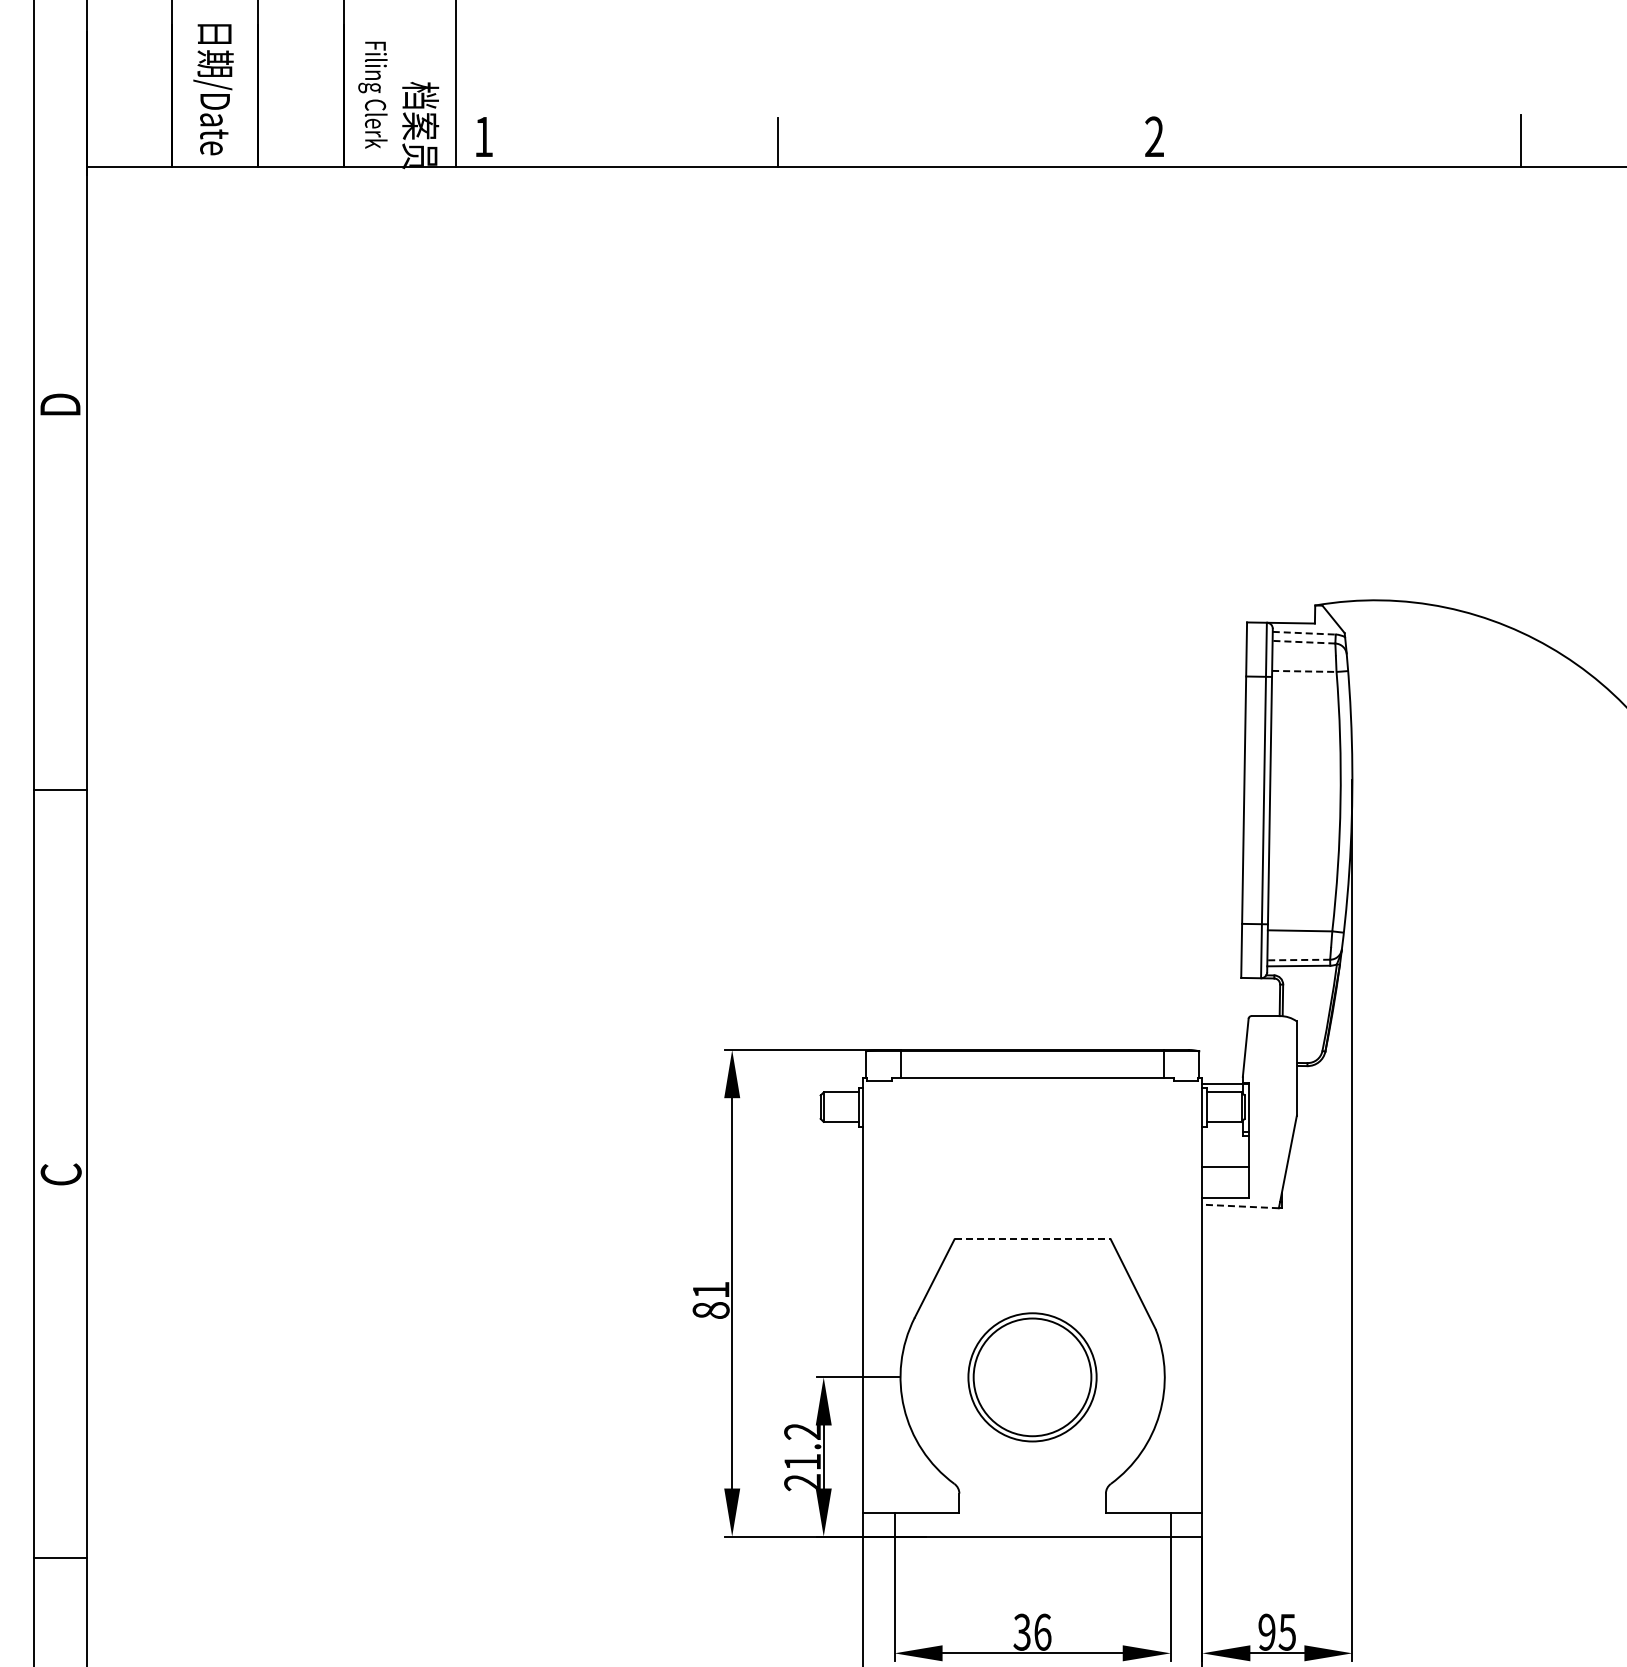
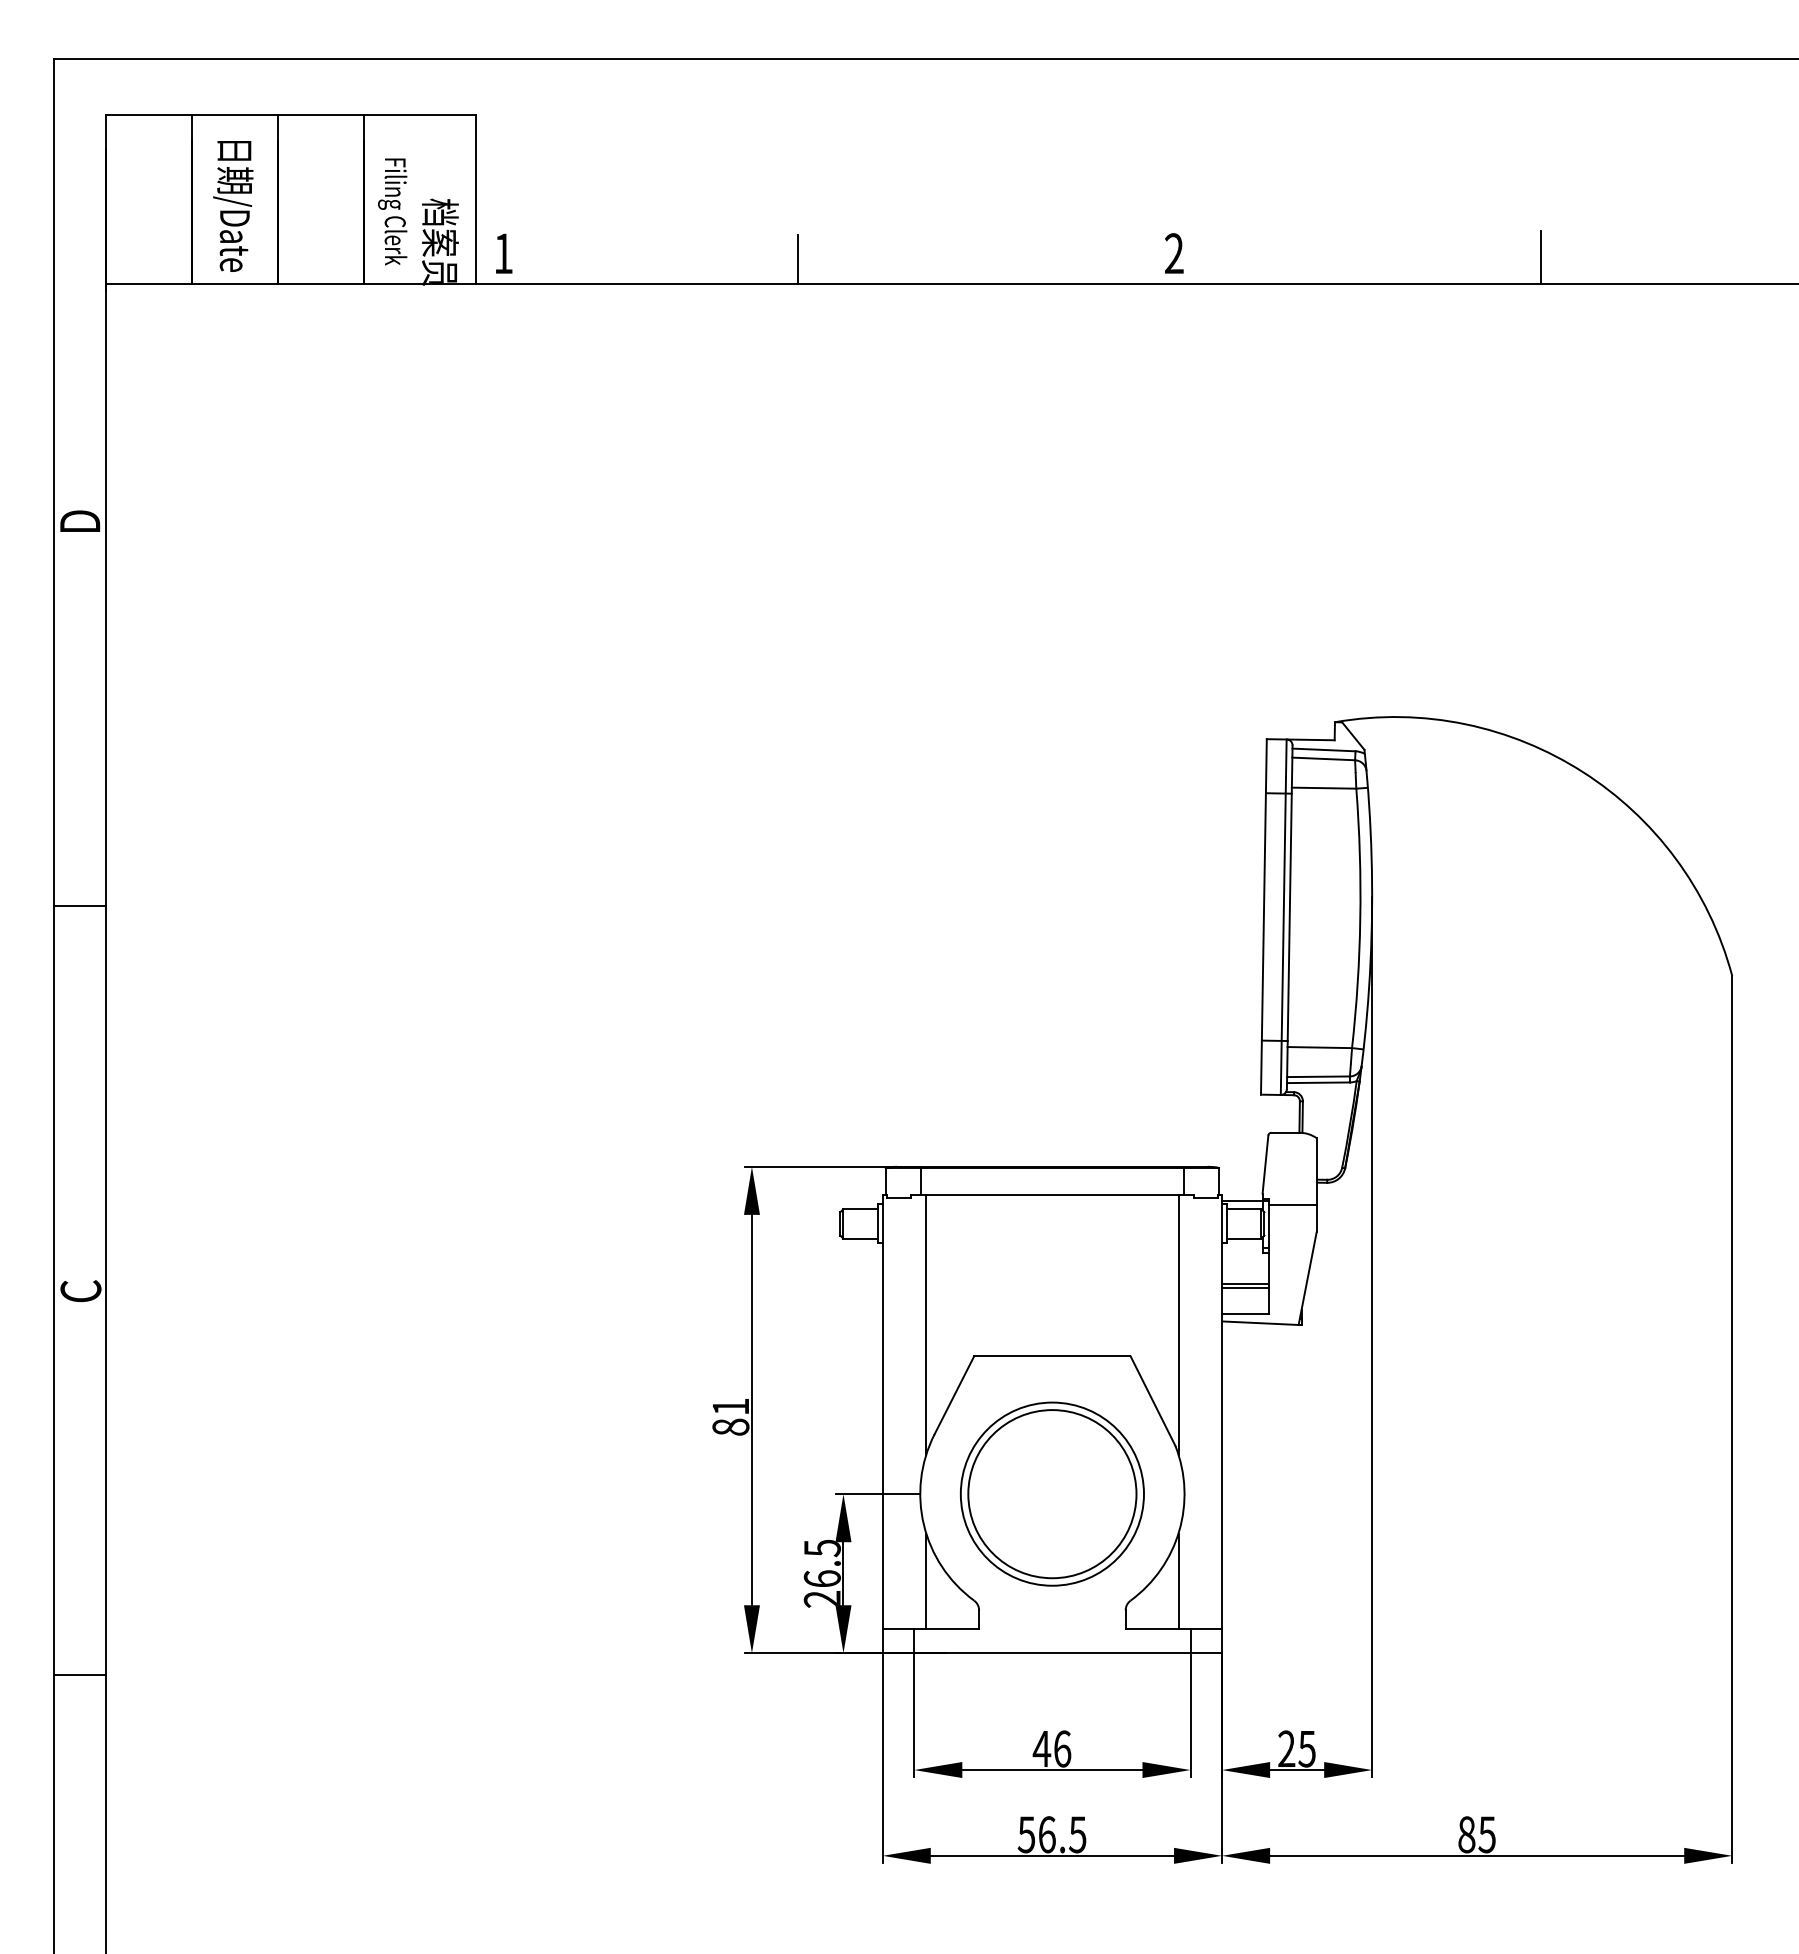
line: (1304, 632) -> (1324, 749), dashed -> solid
line: (1303, 641) -> (1323, 758), dashed -> solid
line: (1304, 671) -> (1324, 788), dashed -> solid
line: (1298, 959) -> (1318, 1076), dashed -> solid
line: (1272, 1087) -> (1292, 1204), added
line: (1225, 1171) -> (1245, 1288), added
line: (1239, 1206) -> (1259, 1323), dashed -> solid
line: (906, 1207) -> (926, 1324), added
line: (1158, 1207) -> (1178, 1324), added
line: (1032, 1239) -> (1052, 1356), dashed -> solid
part: (1031, 1376) -> (1051, 1493), size x1.43
text: (802, 1445) -> (822, 1562), 21.2 -> 26.5
line: (906, 1464) -> (926, 1581), added
line: (1158, 1464) -> (1178, 1581), added
text: (1021, 1631) -> (1041, 1748), 36 -> 46
text: (1266, 1632) -> (1286, 1749), 95 -> 25

